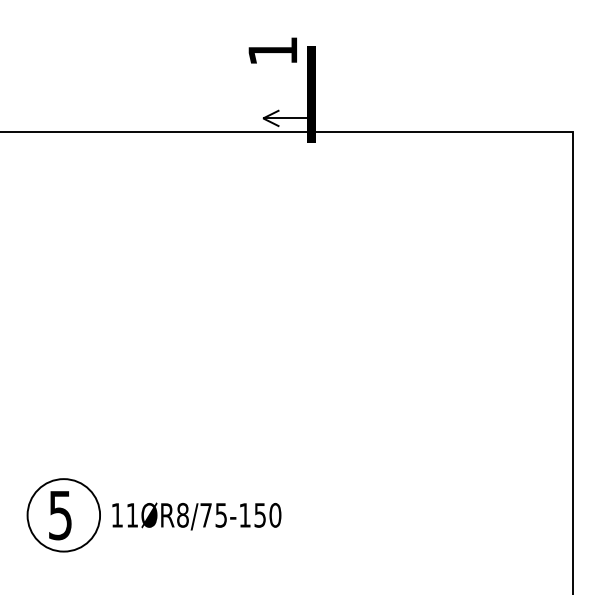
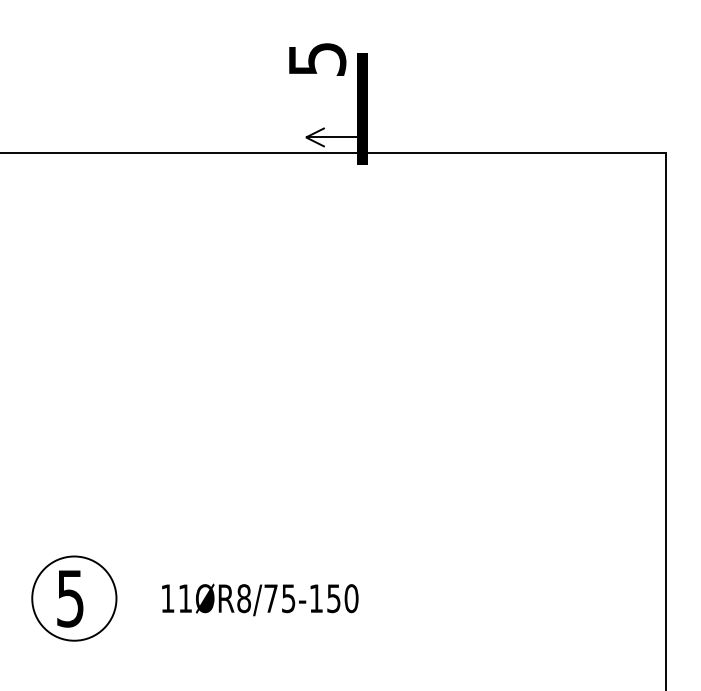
text: (272, 51) -> (316, 59), 1 -> 5
text: (196, 516) -> (259, 599), moved

